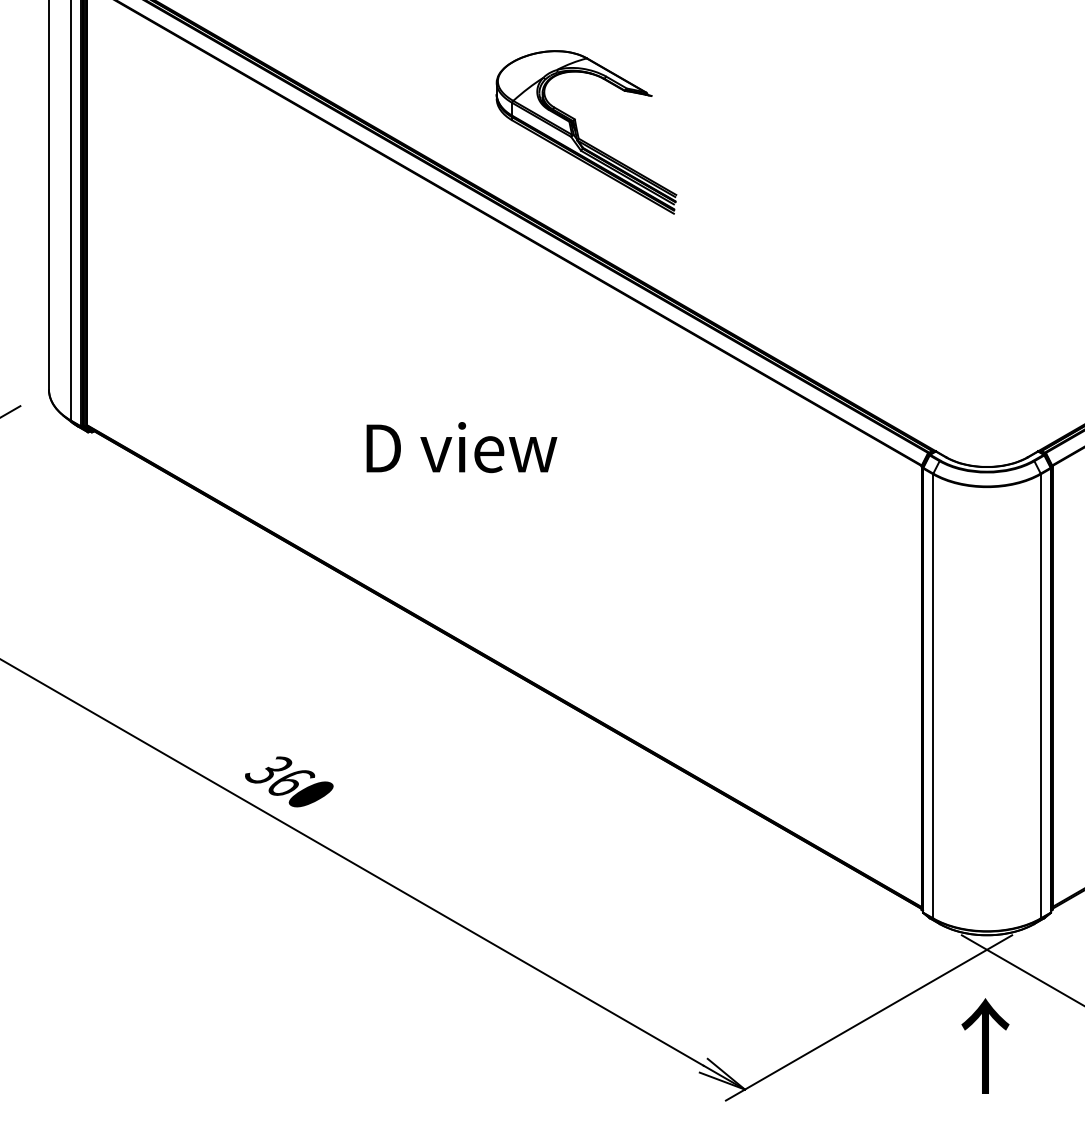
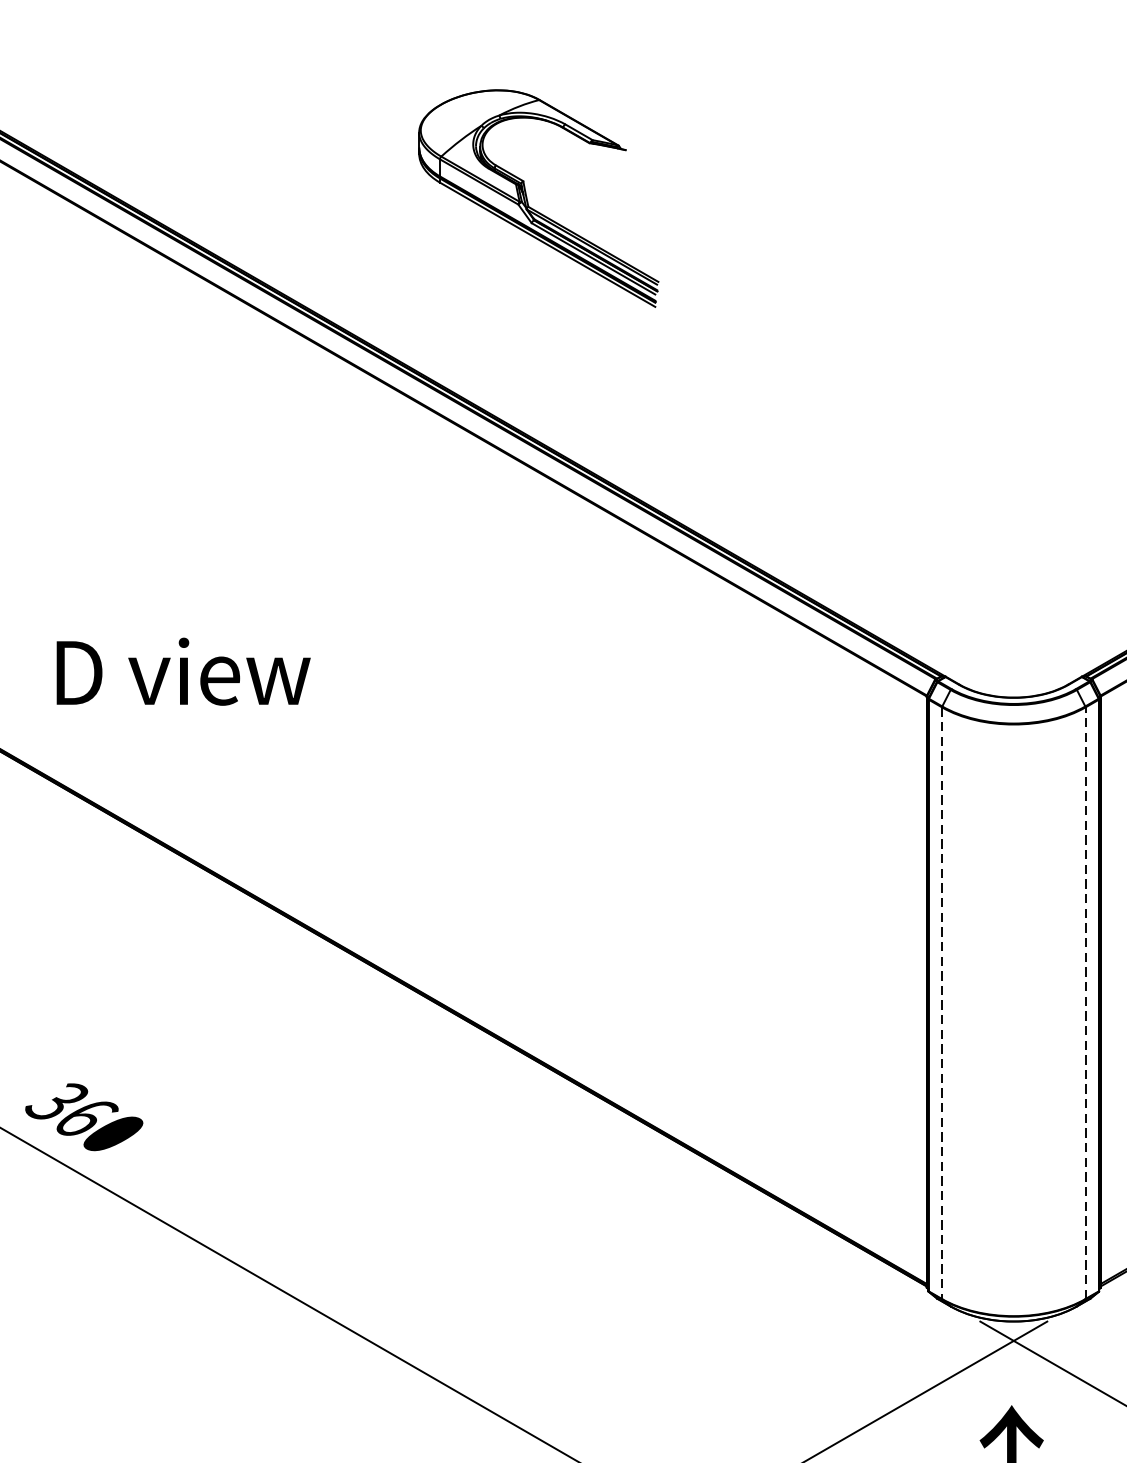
part: (578, 132) -> (528, 198), moved
text: (461, 447) -> (183, 671), moved
line: (1040, 695) -> (1085, 1002), solid -> dashed
line: (933, 696) -> (942, 1003), solid -> dashed

